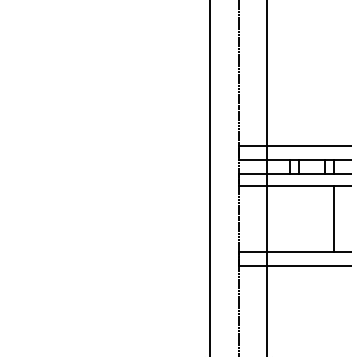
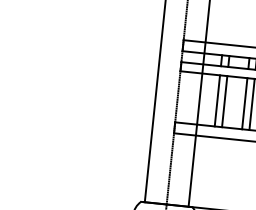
line: (289, 218) -> (217, 100), added
line: (299, 218) -> (225, 101), added
line: (324, 218) -> (244, 103), added

